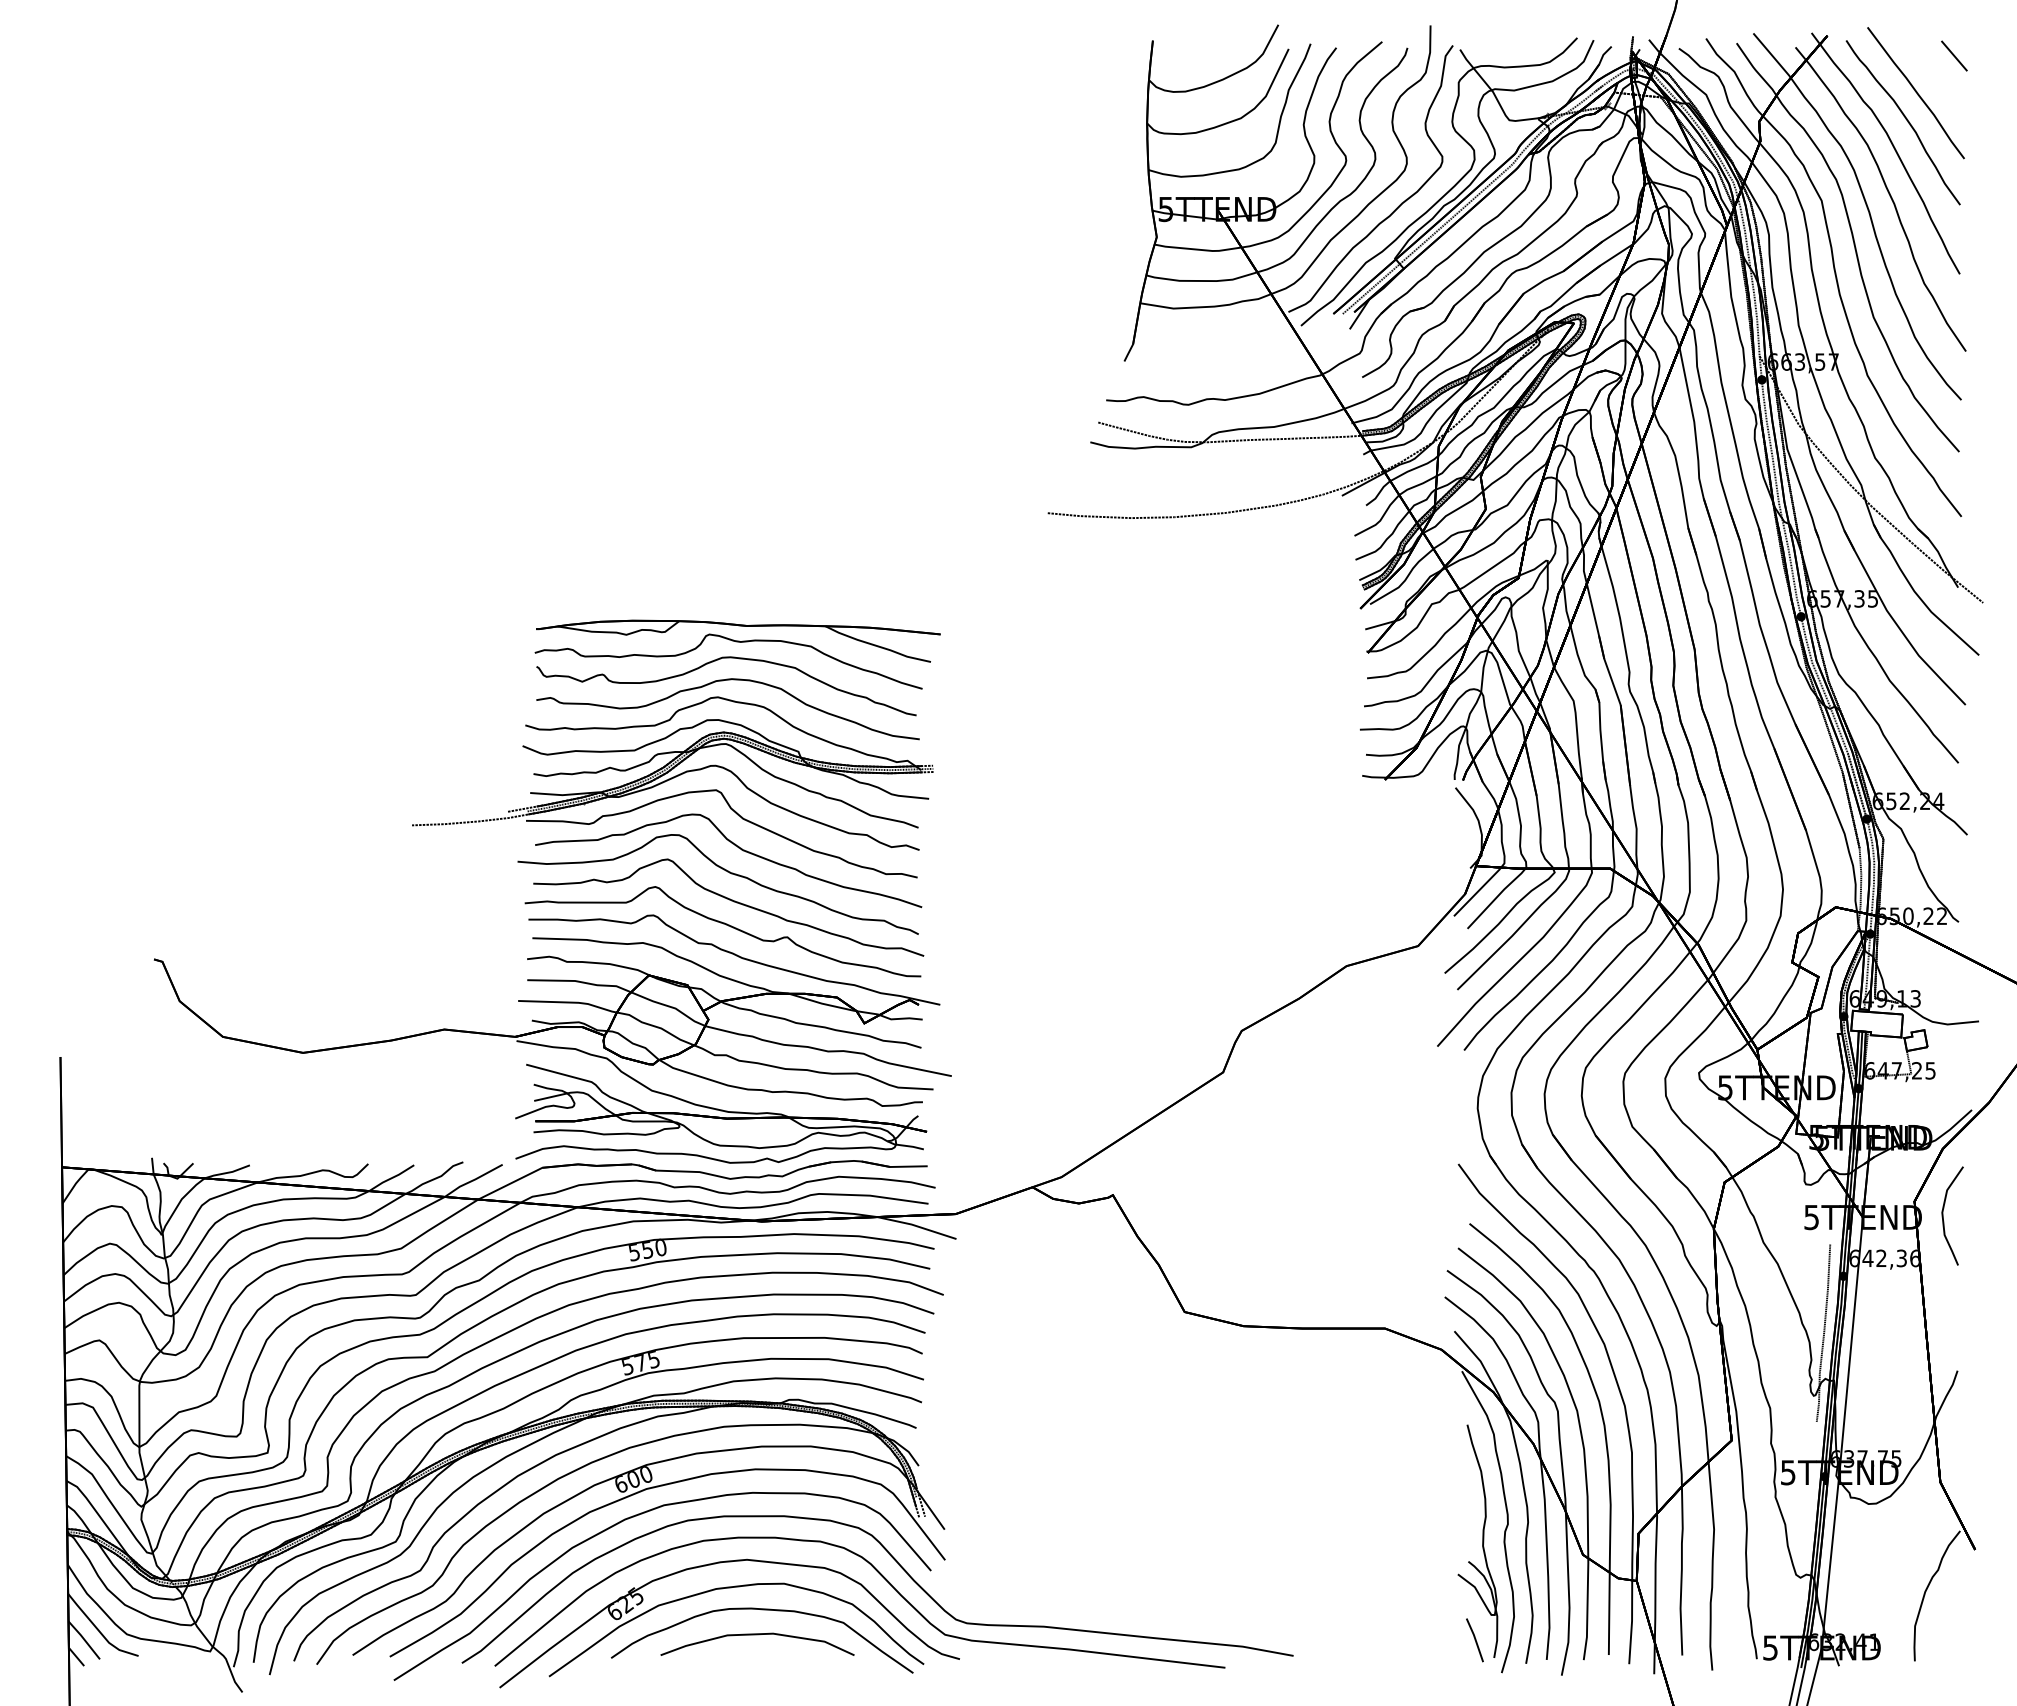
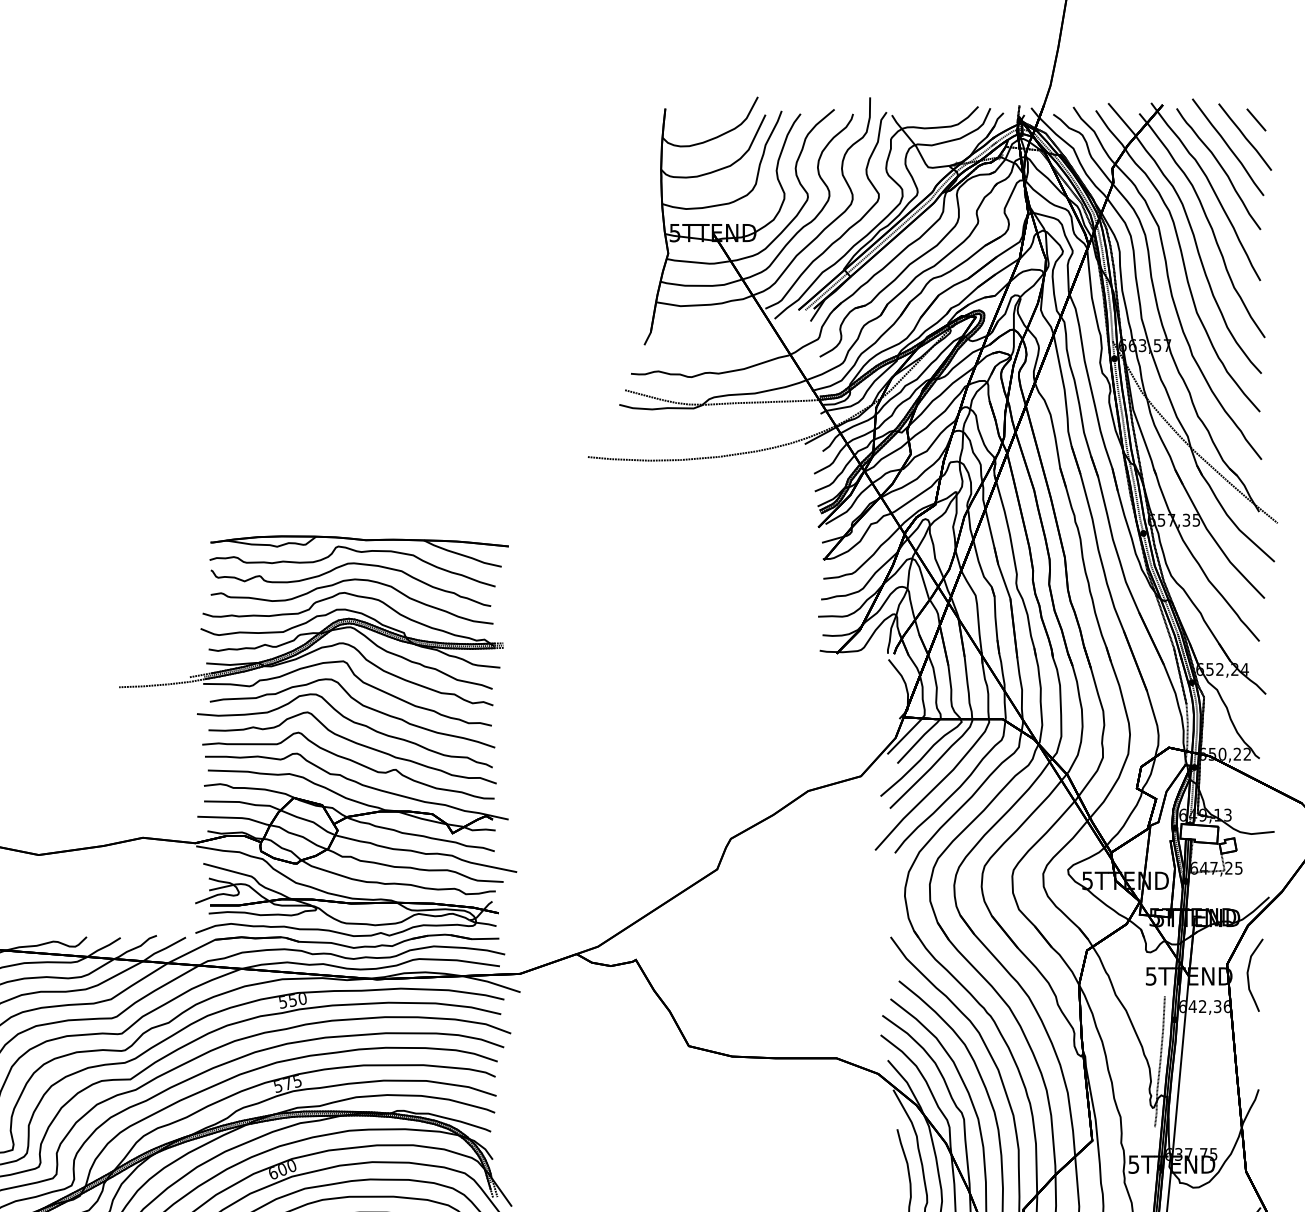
part: (1938, 78) -> (1244, 136), added

